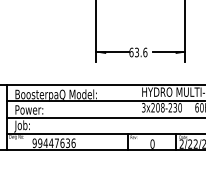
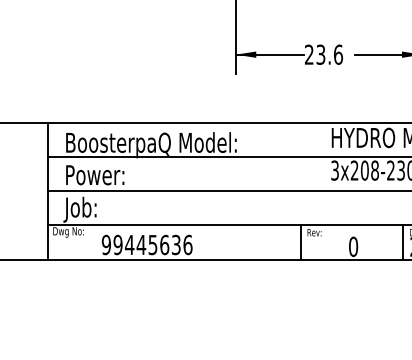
text: (131, 52) -> (309, 54), 63.6 -> 23.6
text: (56, 143) -> (152, 245), 99447636 -> 99445636

